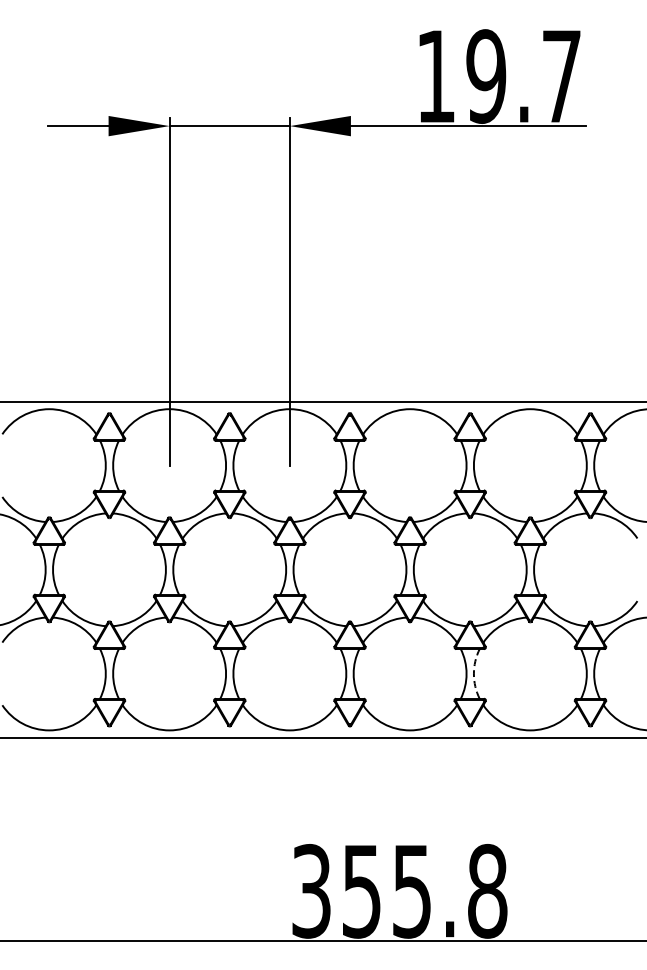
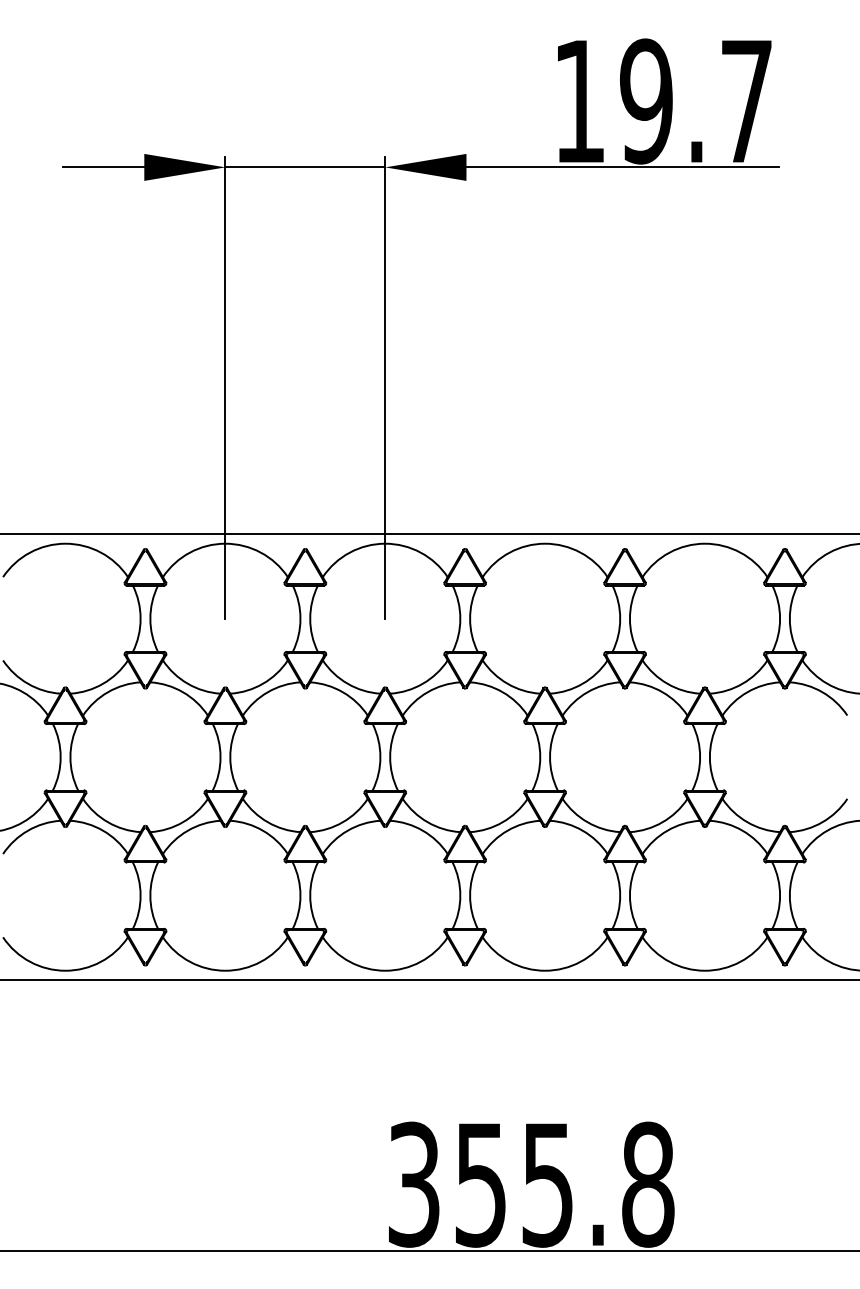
arc: (473, 673) -> (629, 895), dashed -> solid

